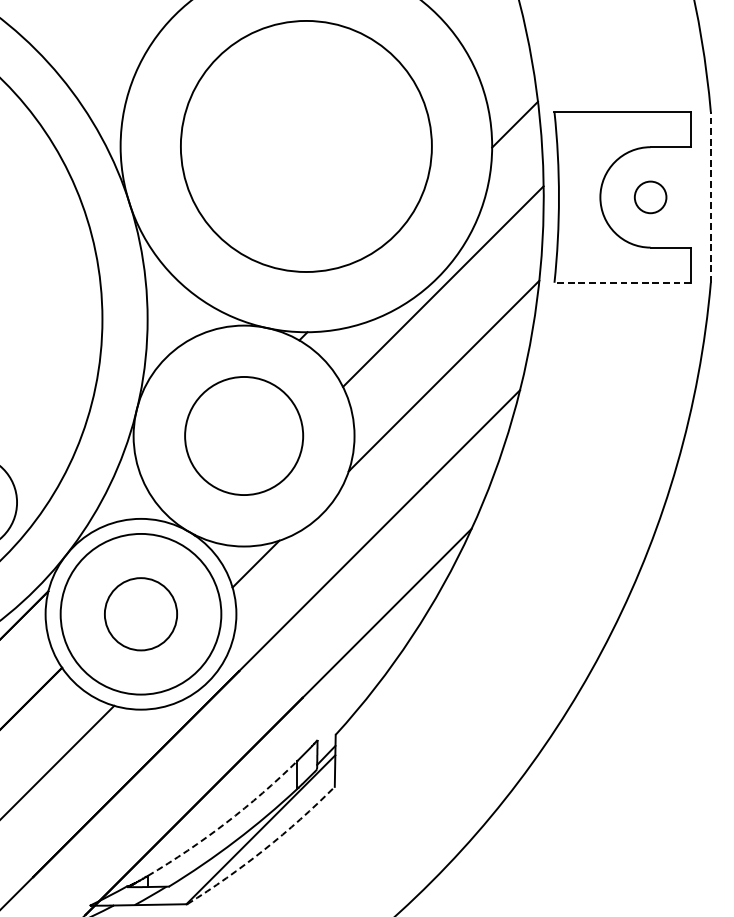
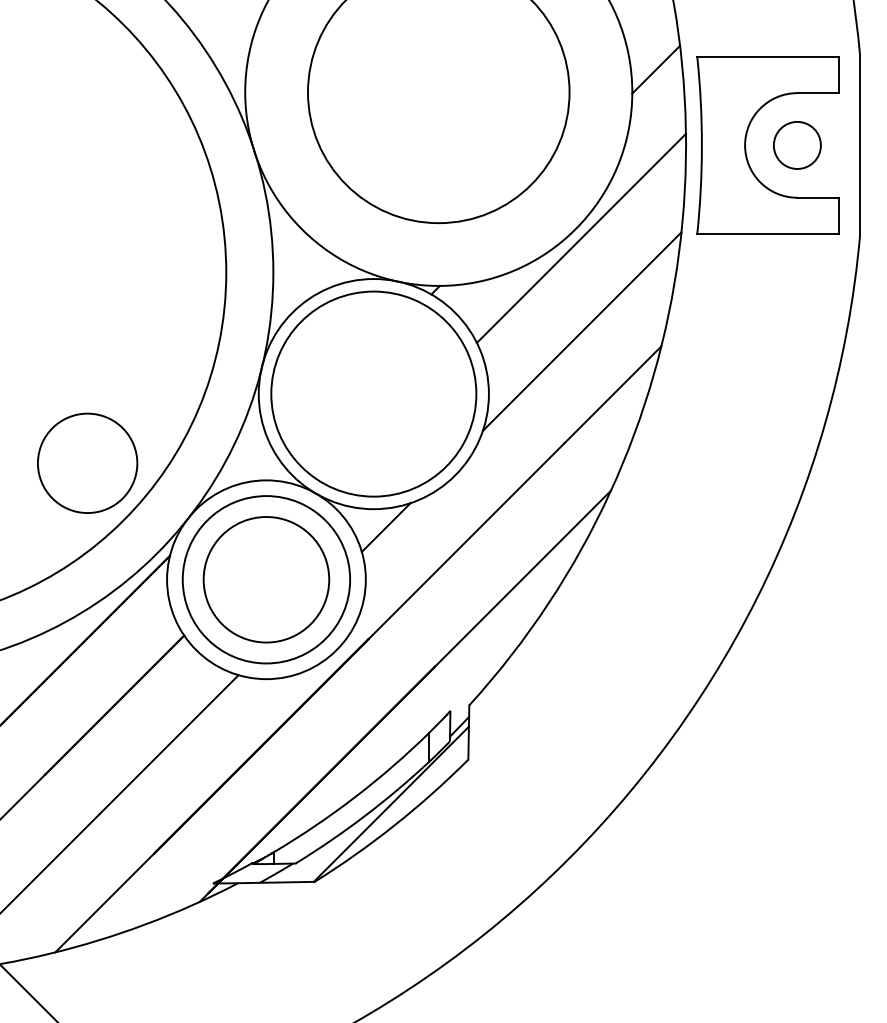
circle: (650, 197) -> (797, 145), size x1.43
line: (711, 197) -> (860, 145), dashed -> solid
line: (622, 282) -> (768, 234), dashed -> solid
circle: (243, 435) -> (373, 393), size x1.67
circle: (141, 614) -> (266, 579), size x1.67
arc: (226, 823) -> (355, 797), dashed -> solid
arc: (263, 850) -> (394, 825), dashed -> solid

